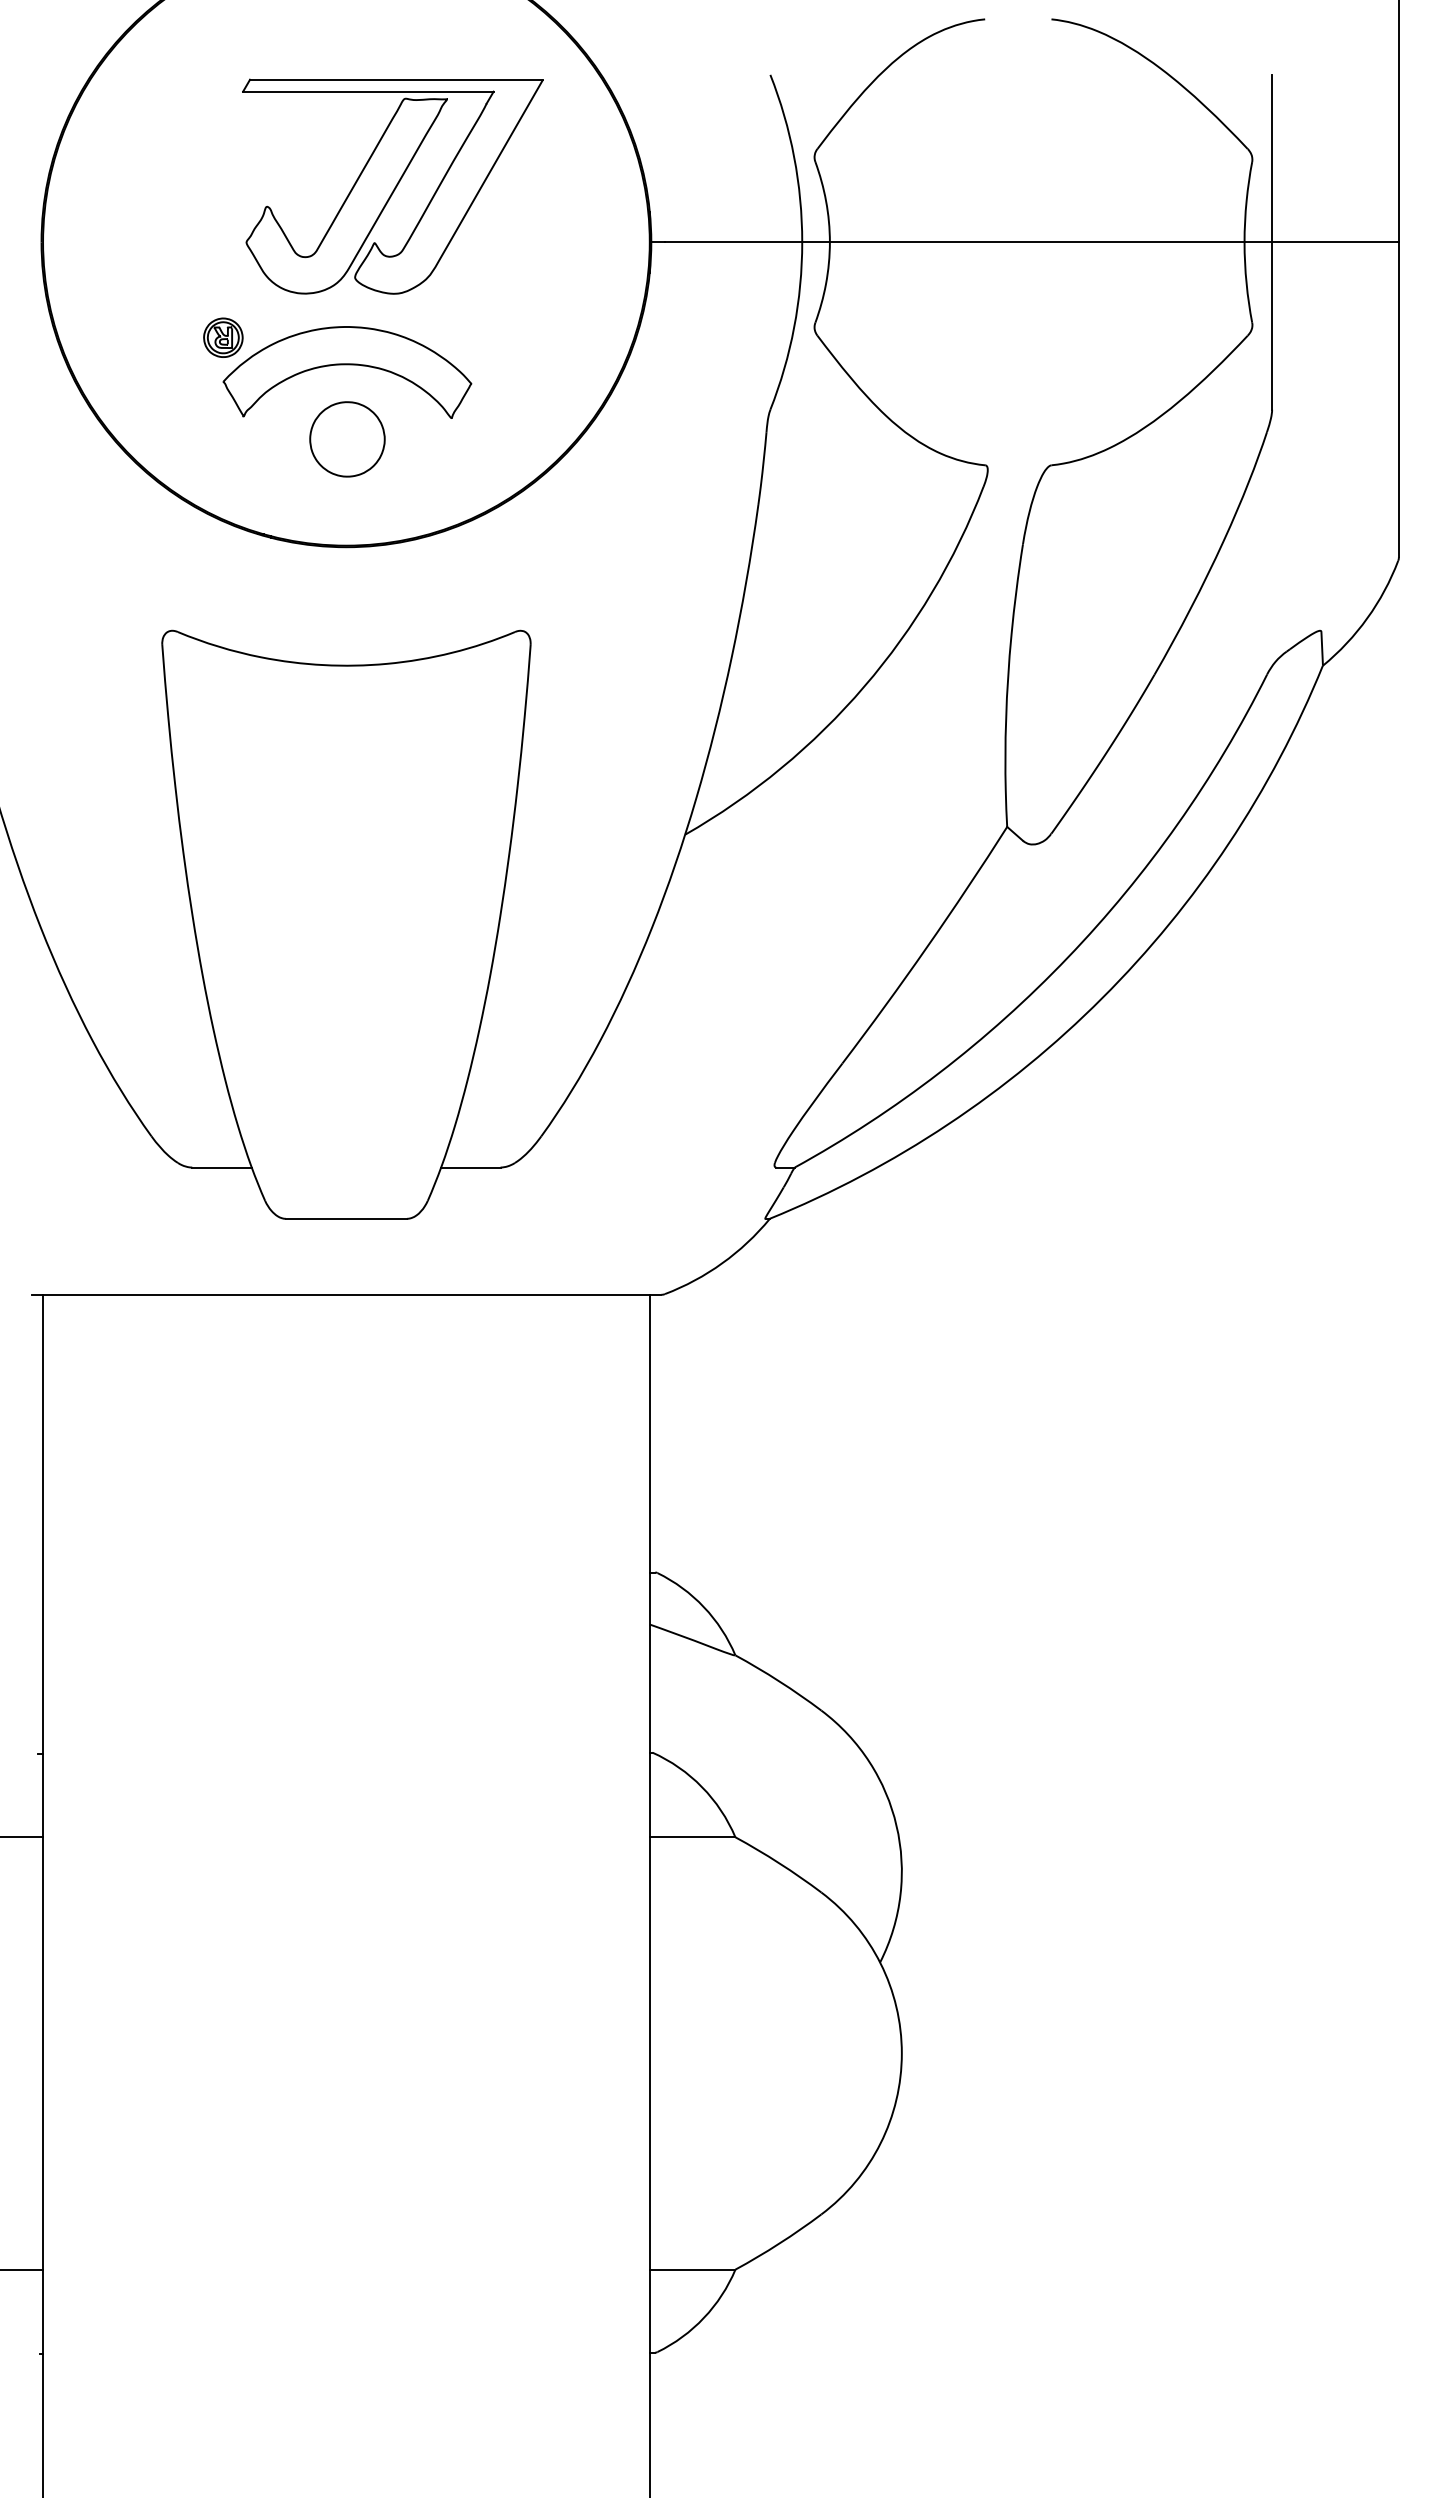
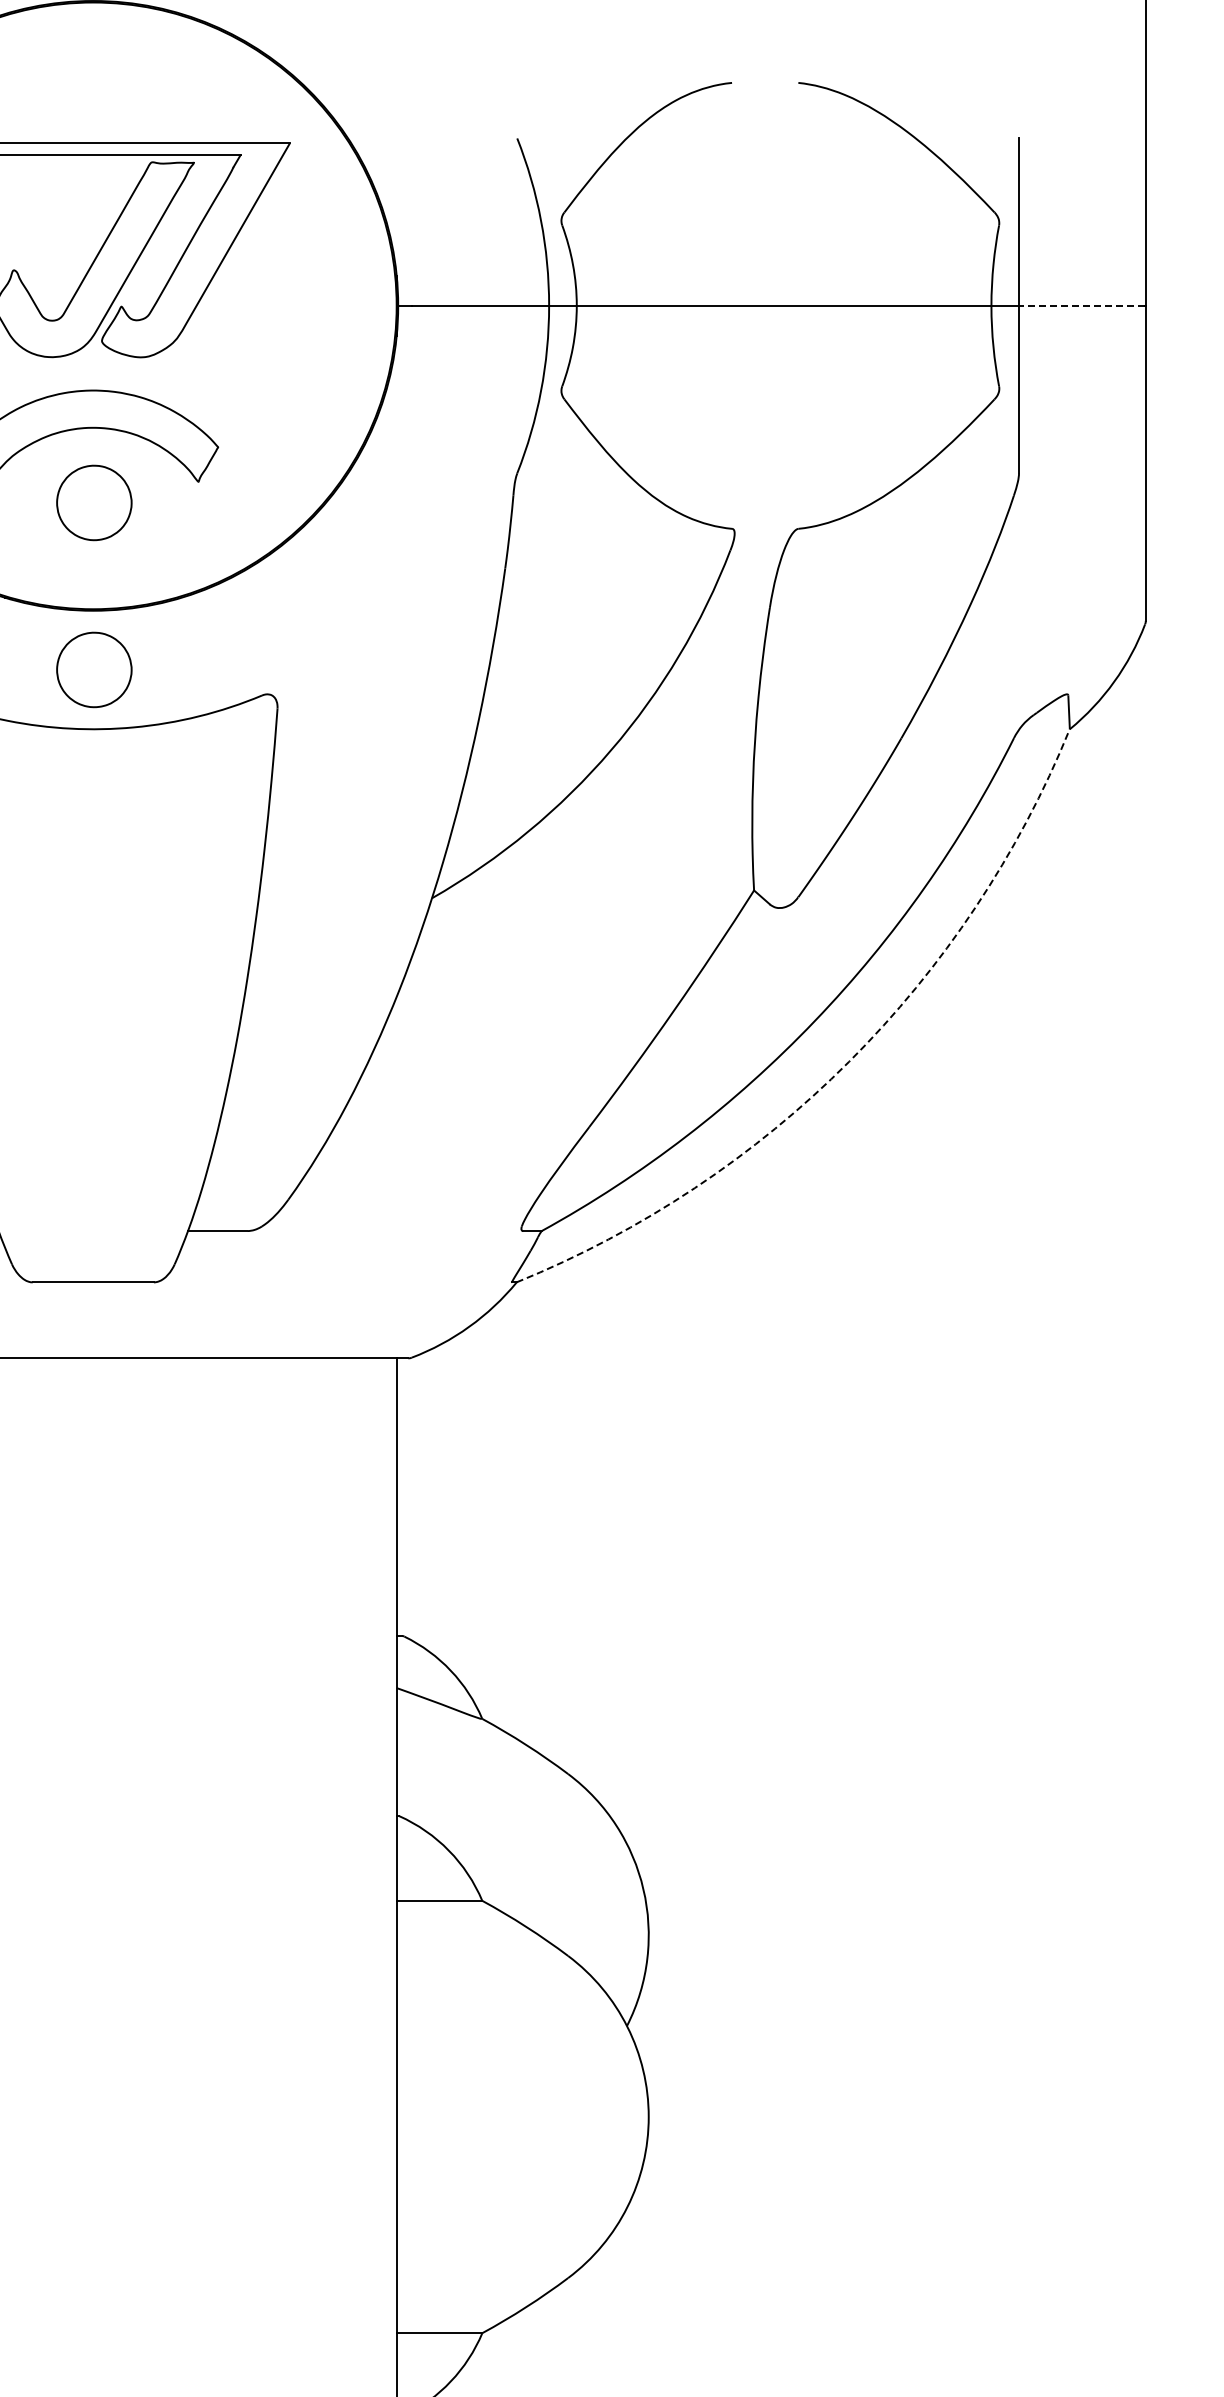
line: (1334, 242) -> (1081, 306), solid -> dashed
part: (347, 606) -> (94, 670), added
arc: (1102, 998) -> (849, 1062), solid -> dashed

